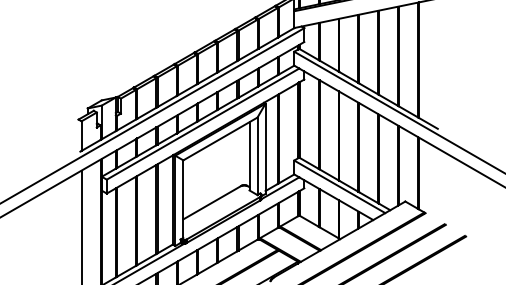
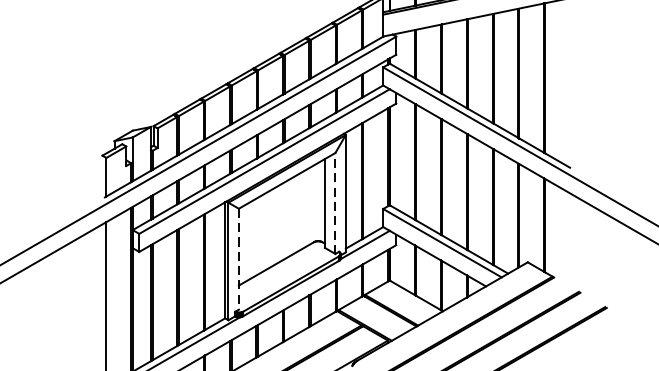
line: (257, 156) -> (335, 203), solid -> dashed
line: (183, 199) -> (239, 259), solid -> dashed

